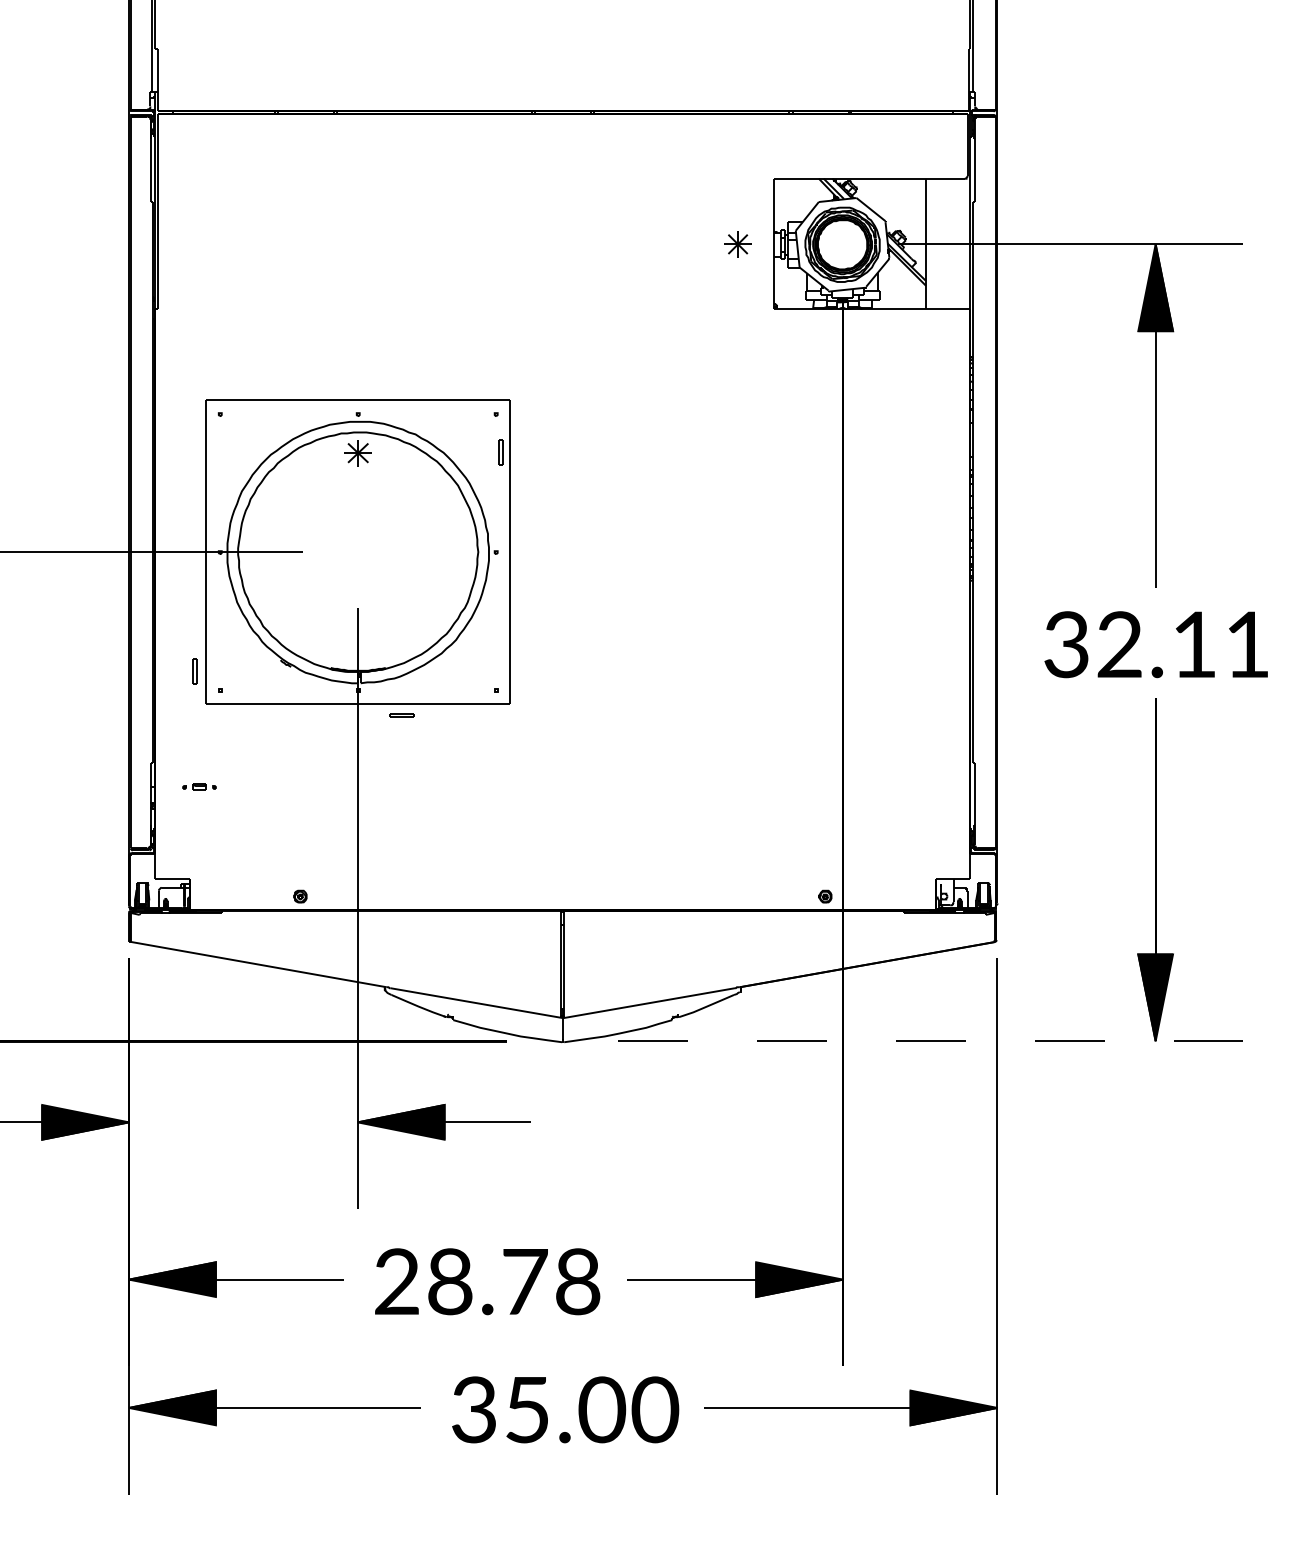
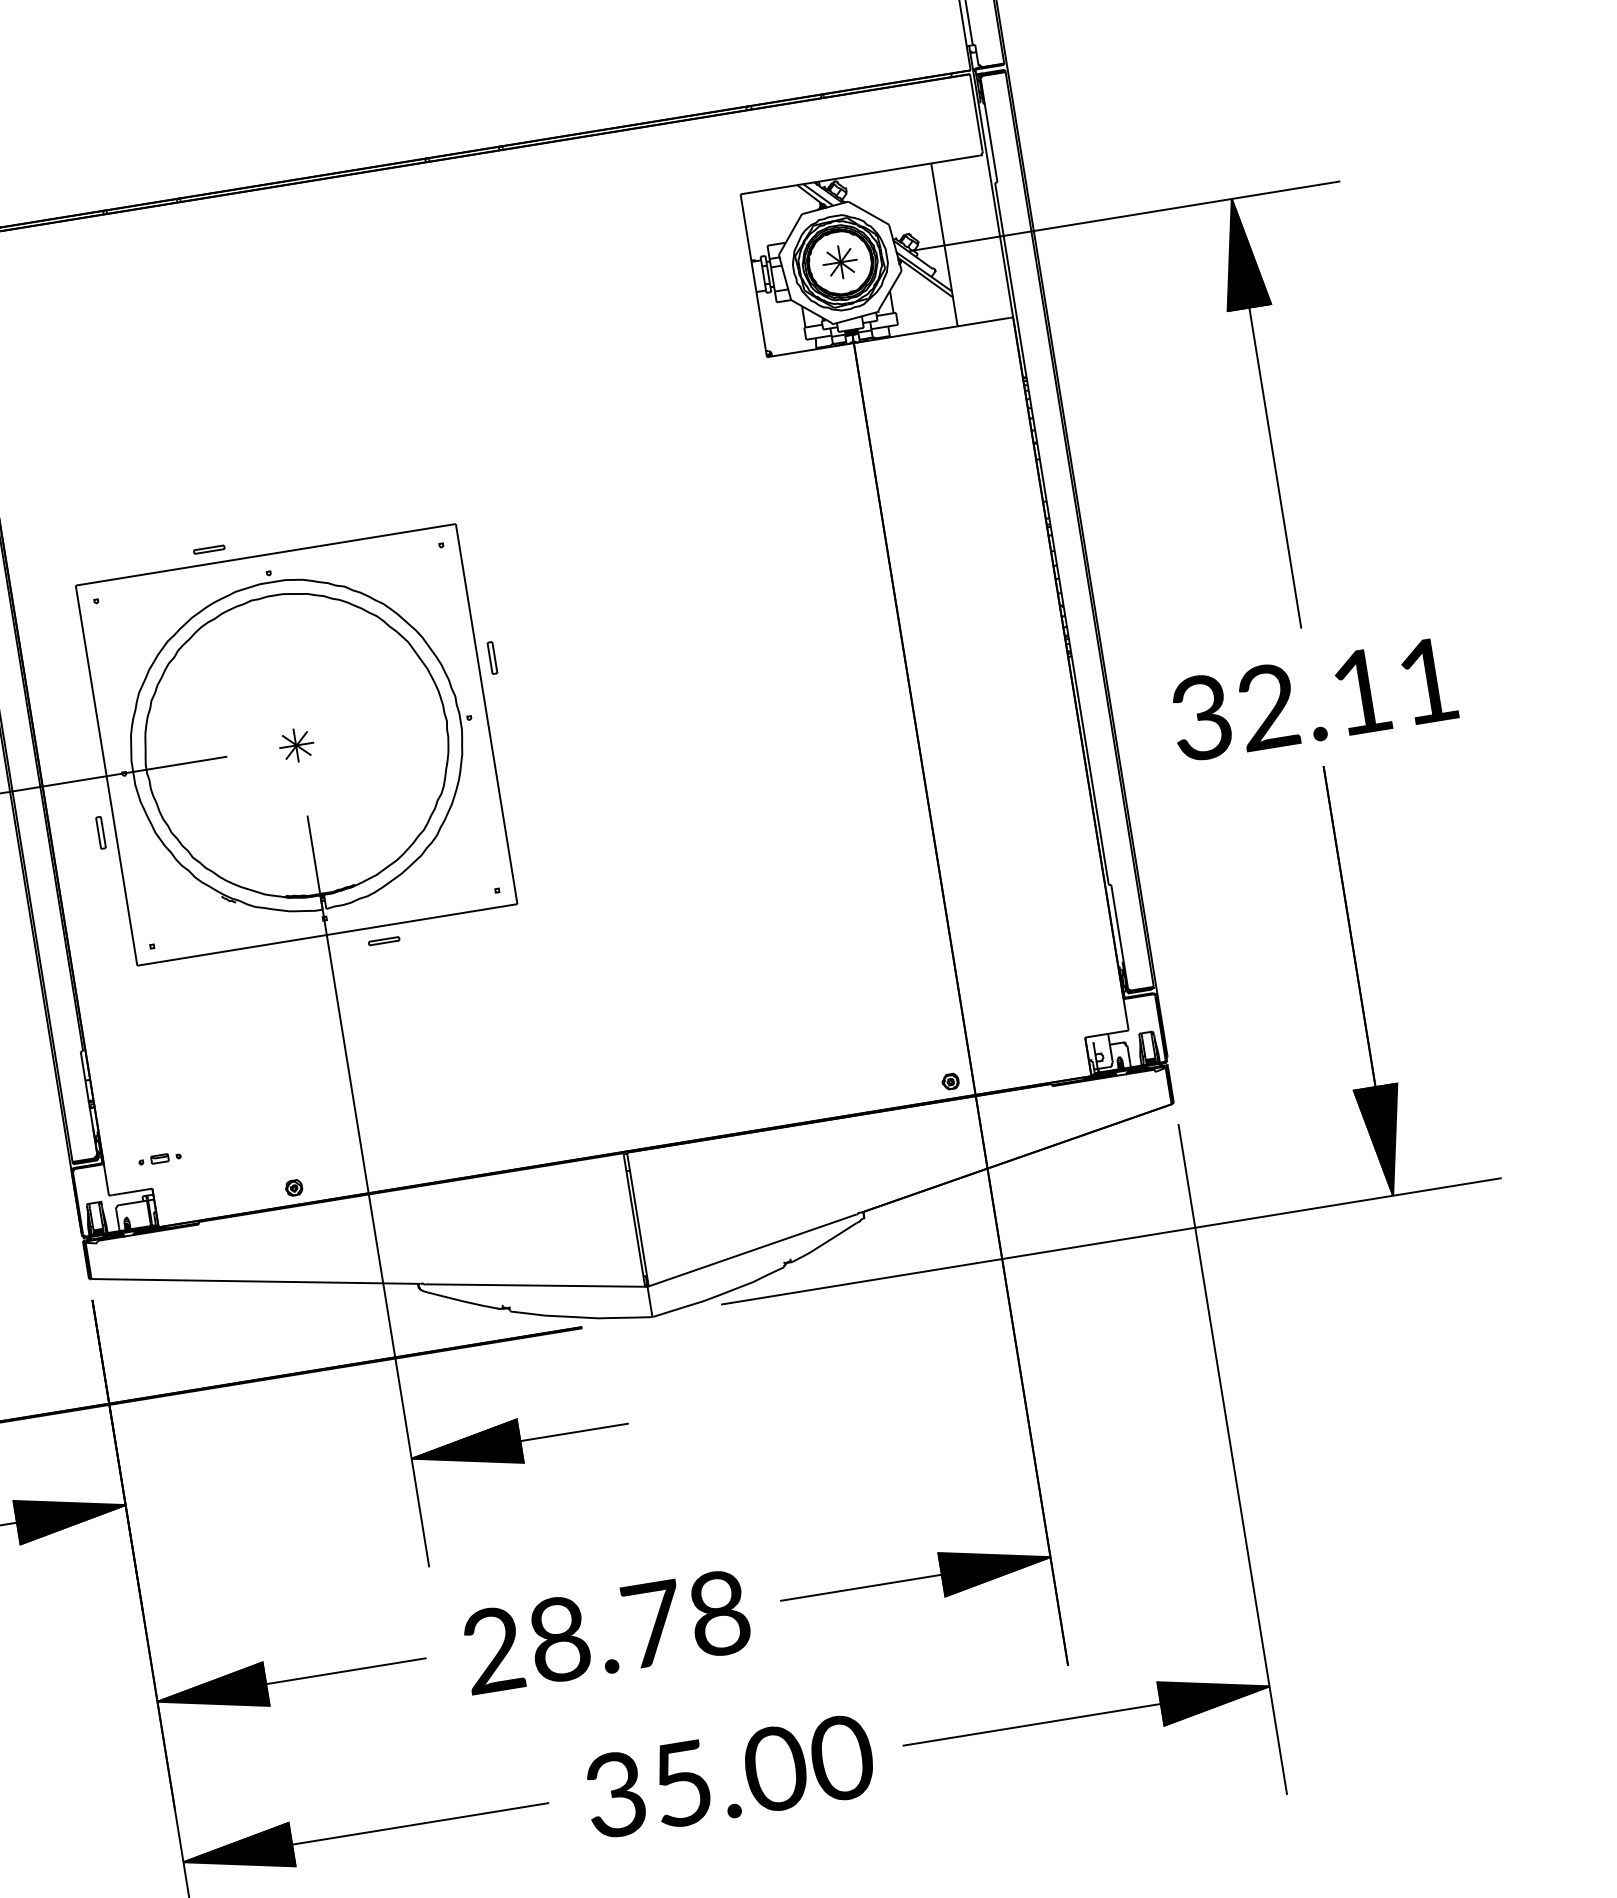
part: (737, 244) -> (840, 262), moved
line: (314, 387) -> (208, 548), added
part: (500, 452) -> (492, 657), moved
part: (357, 453) -> (295, 746), moved
part: (194, 671) -> (100, 832), moved
part: (199, 786) -> (159, 1158), moved
line: (930, 1041) -> (1111, 1241), dashed -> solid

